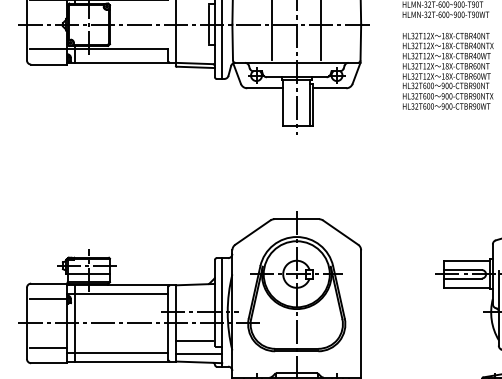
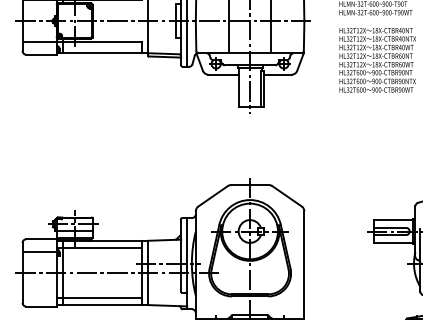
line: (194, 340) -> (163, 287), removed
line: (48, 348) -> (40, 294), removed
line: (199, 353) -> (168, 298), removed

